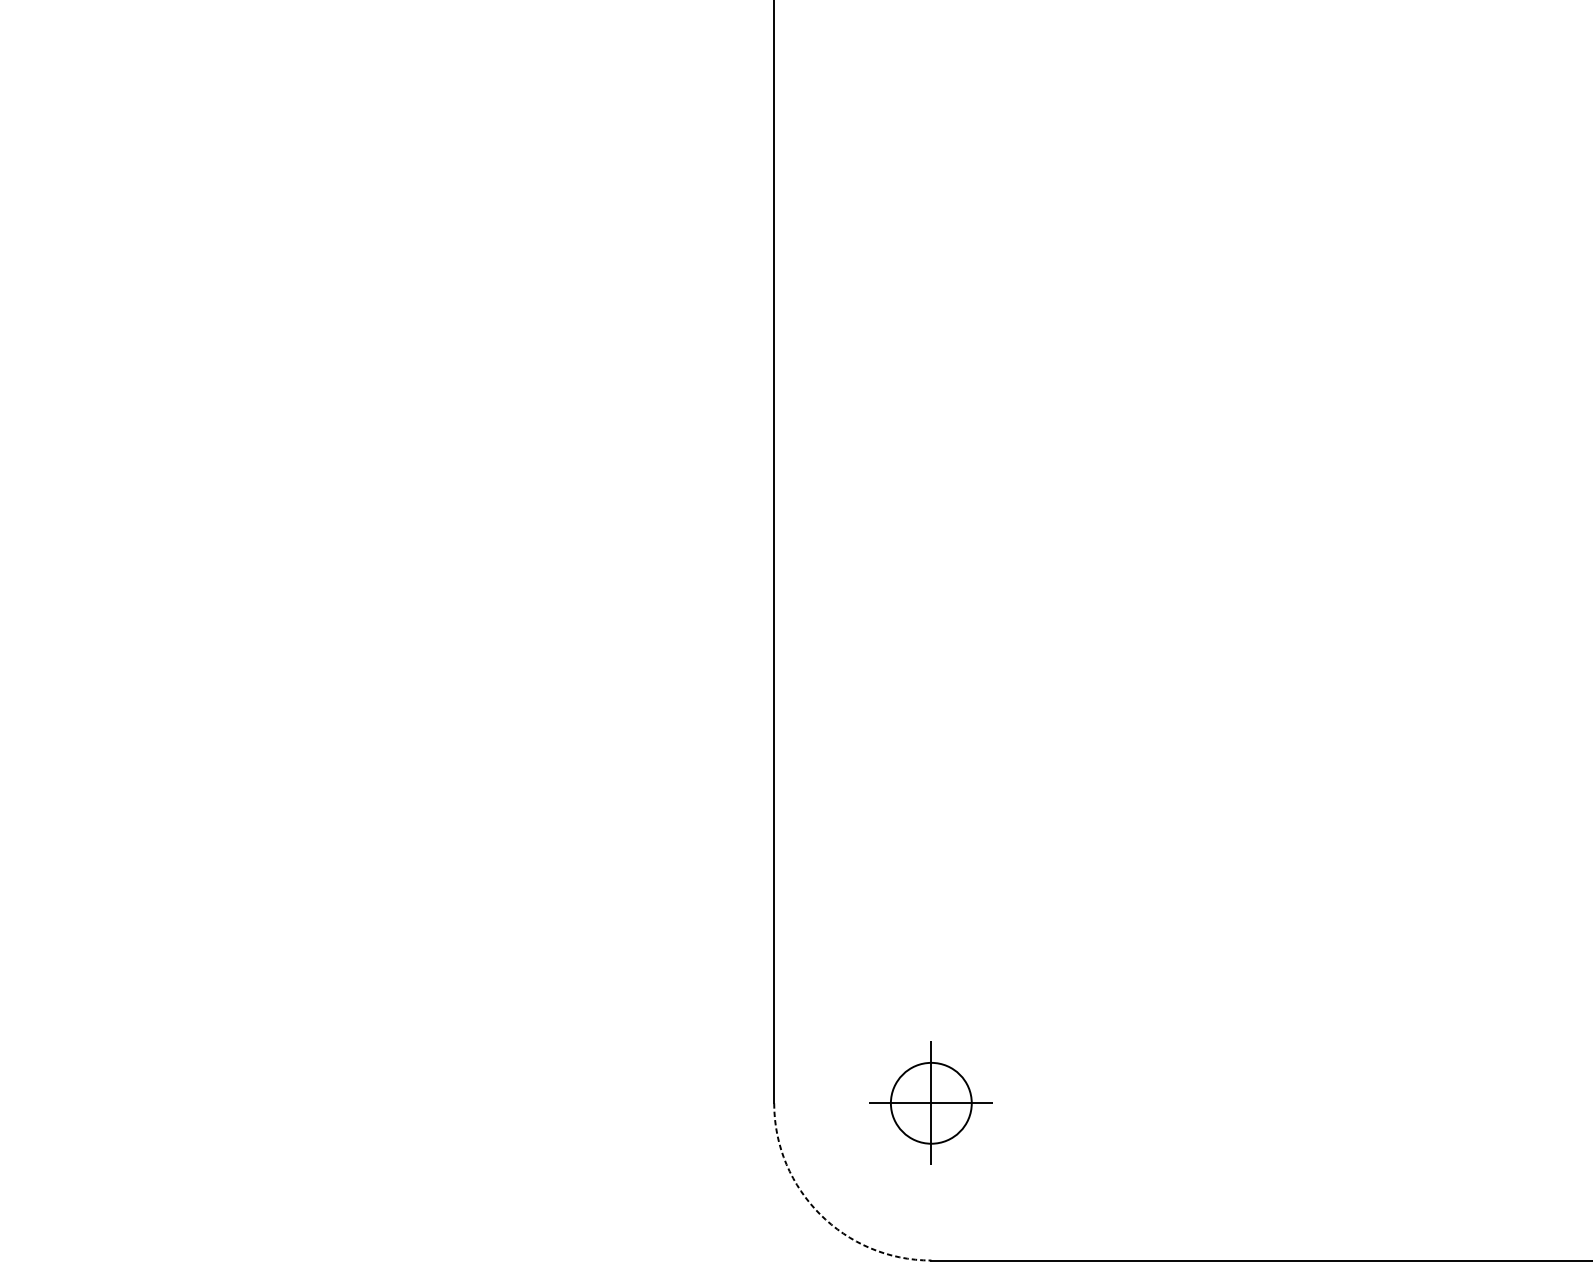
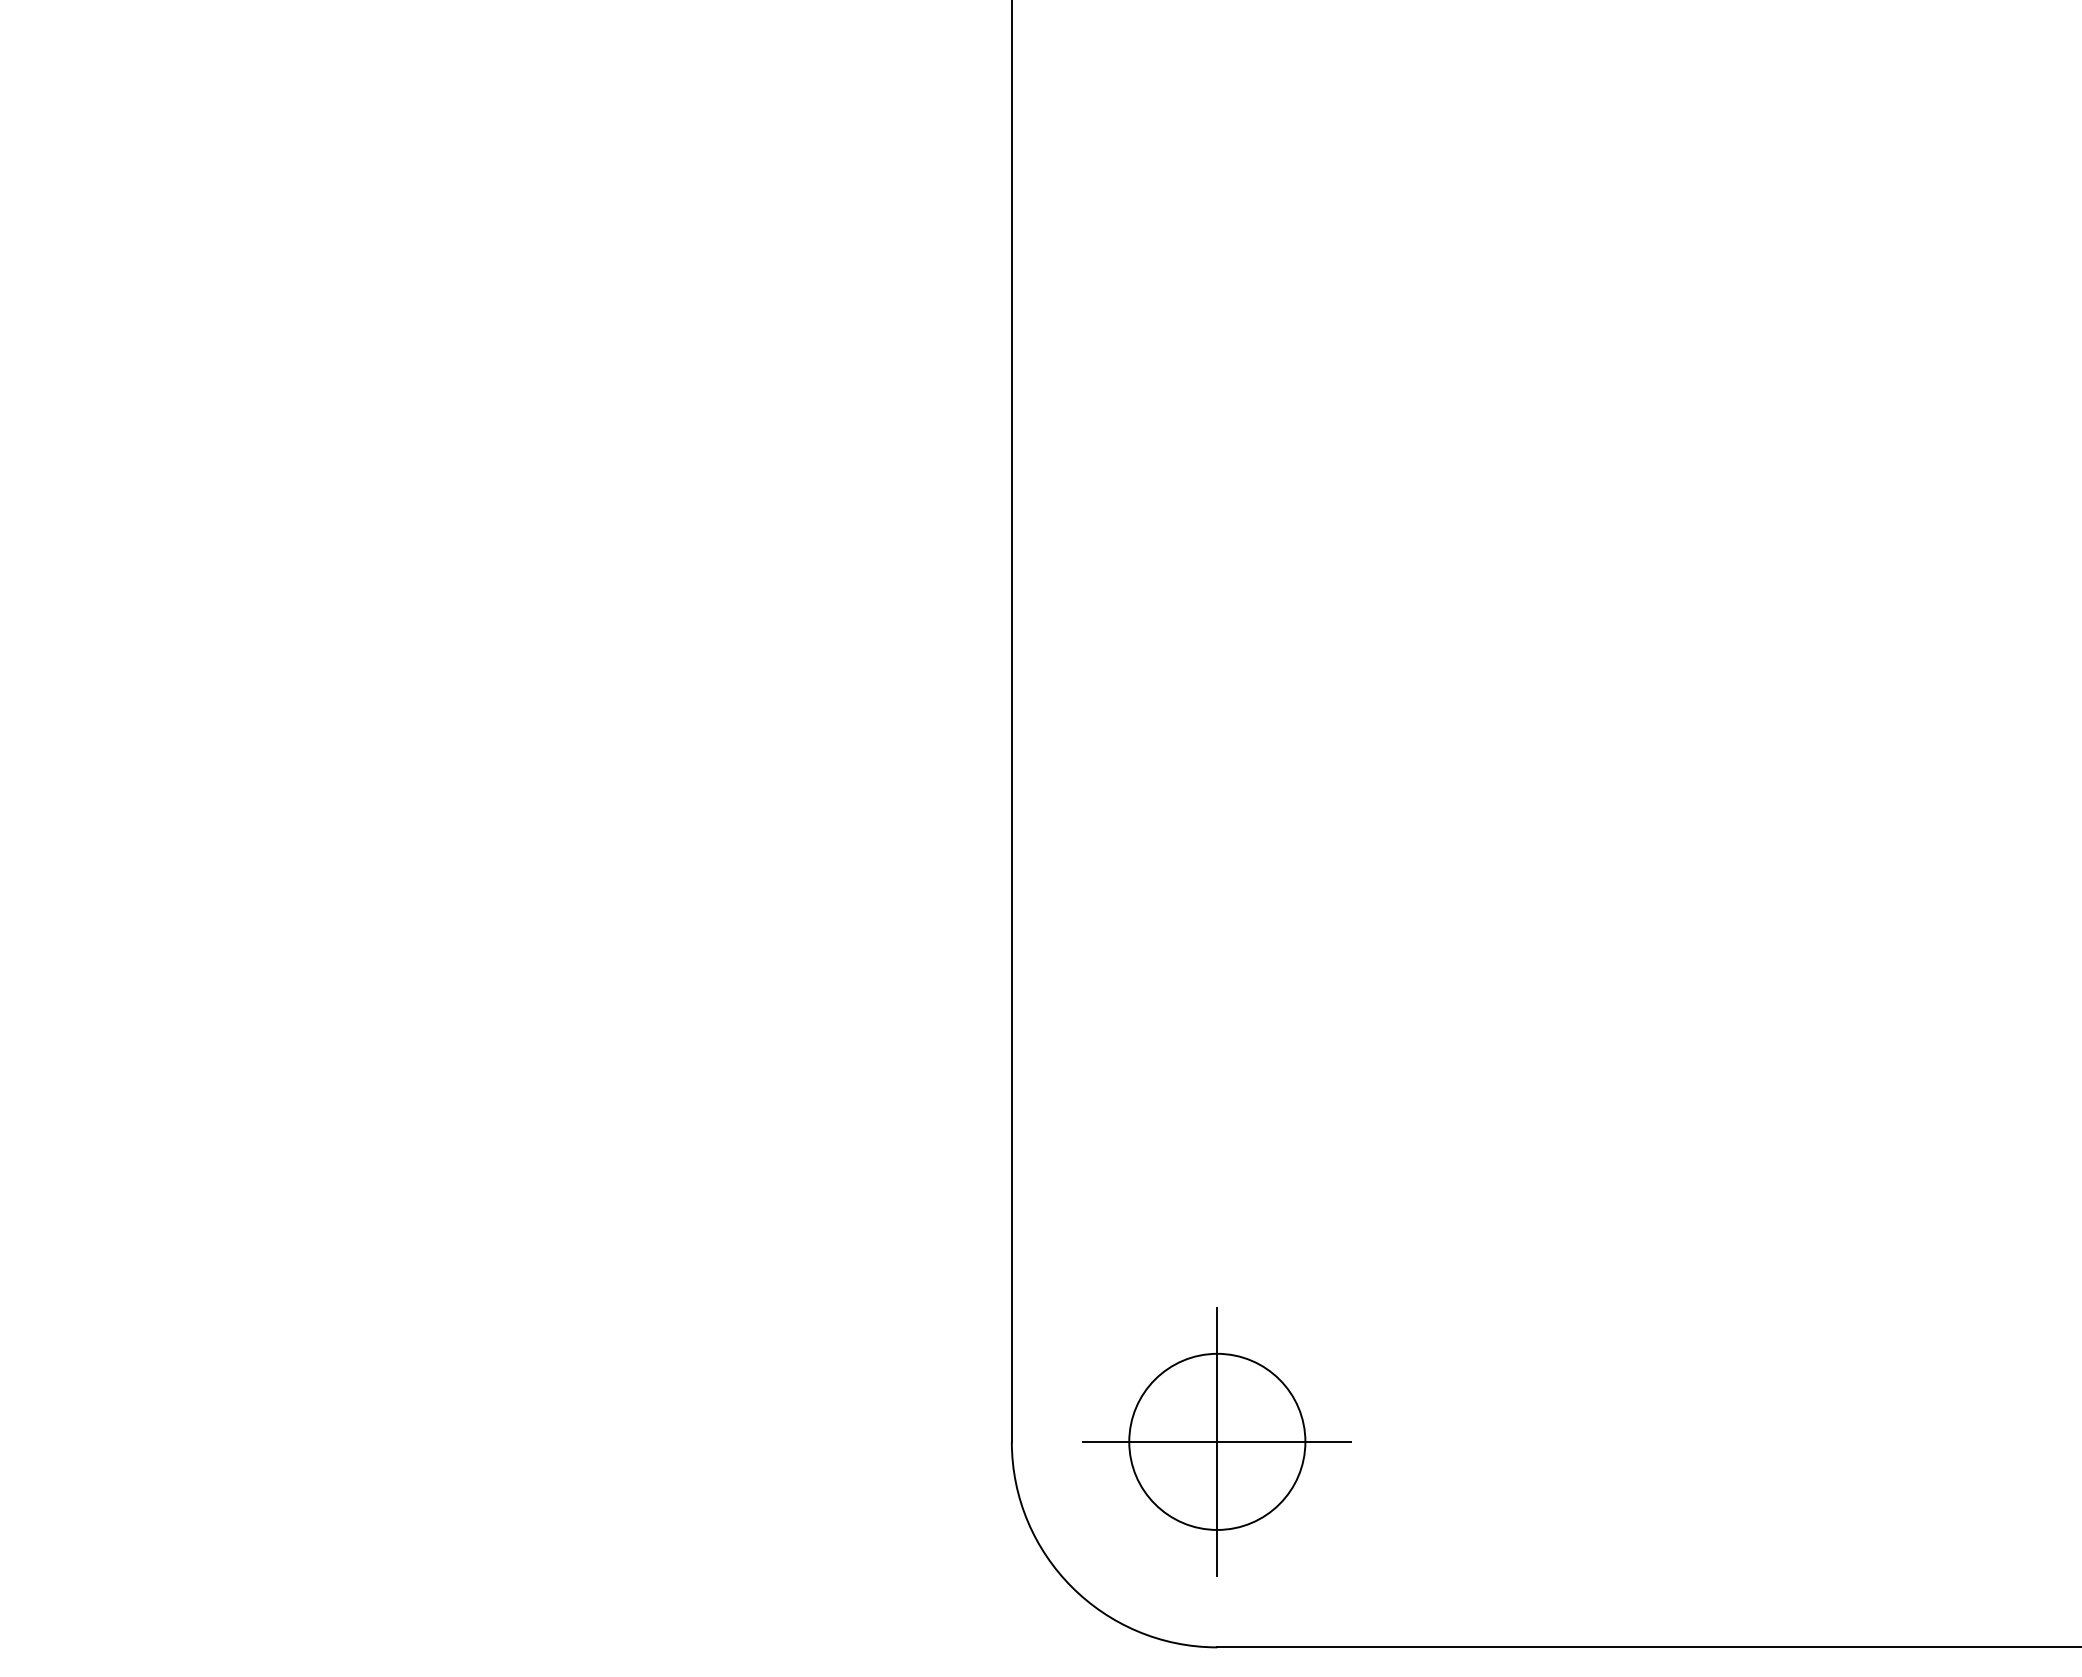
part: (930, 1102) -> (1216, 1441), size x1.67
arc: (820, 1214) -> (1072, 1587), dashed -> solid

